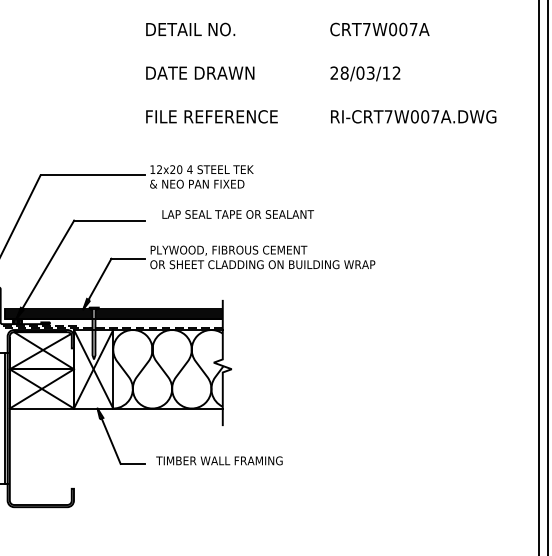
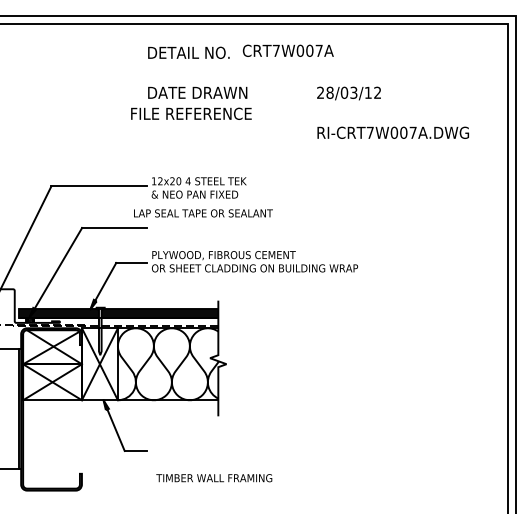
text: (378, 29) -> (287, 50), moved
text: (212, 116) -> (191, 113), moved
text: (238, 214) -> (203, 213), moved
text: (219, 461) -> (214, 478), moved

